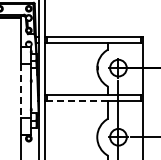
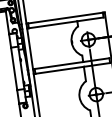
line: (21, 90) -> (14, 68), dashed -> solid
line: (77, 100) -> (59, 70), dashed -> solid

